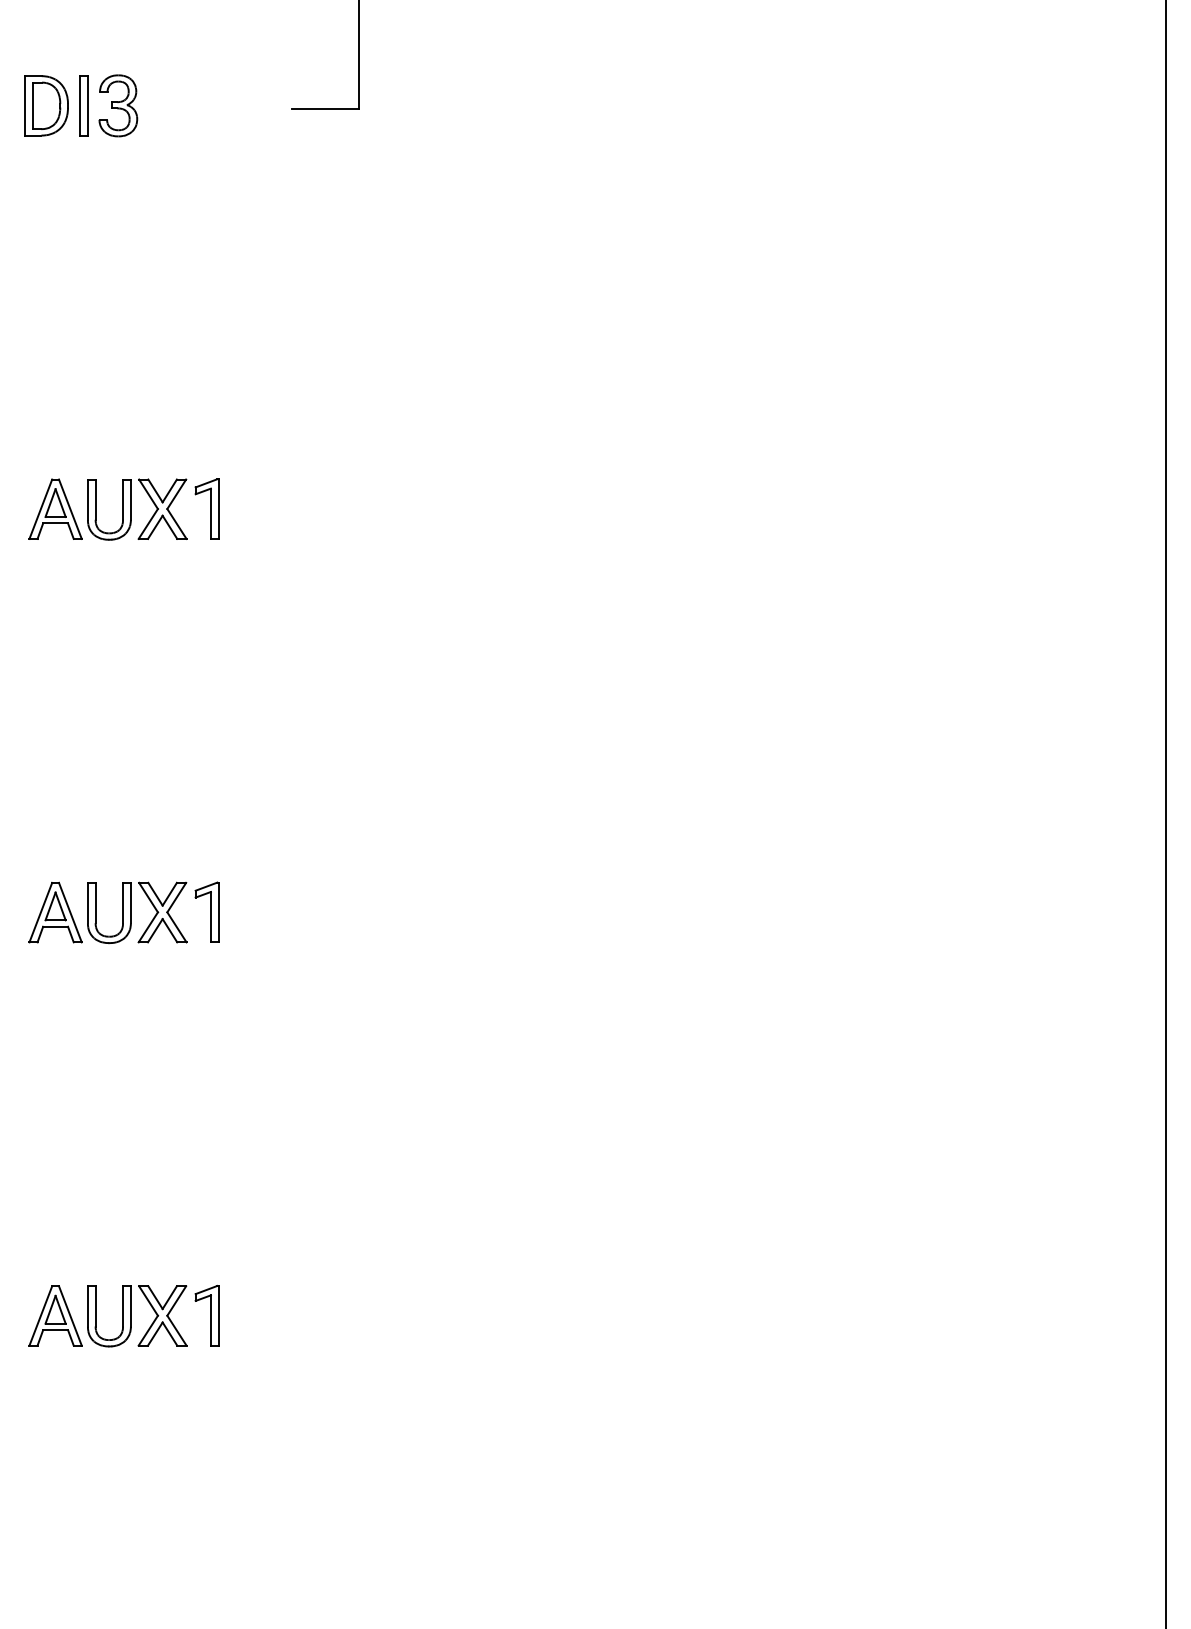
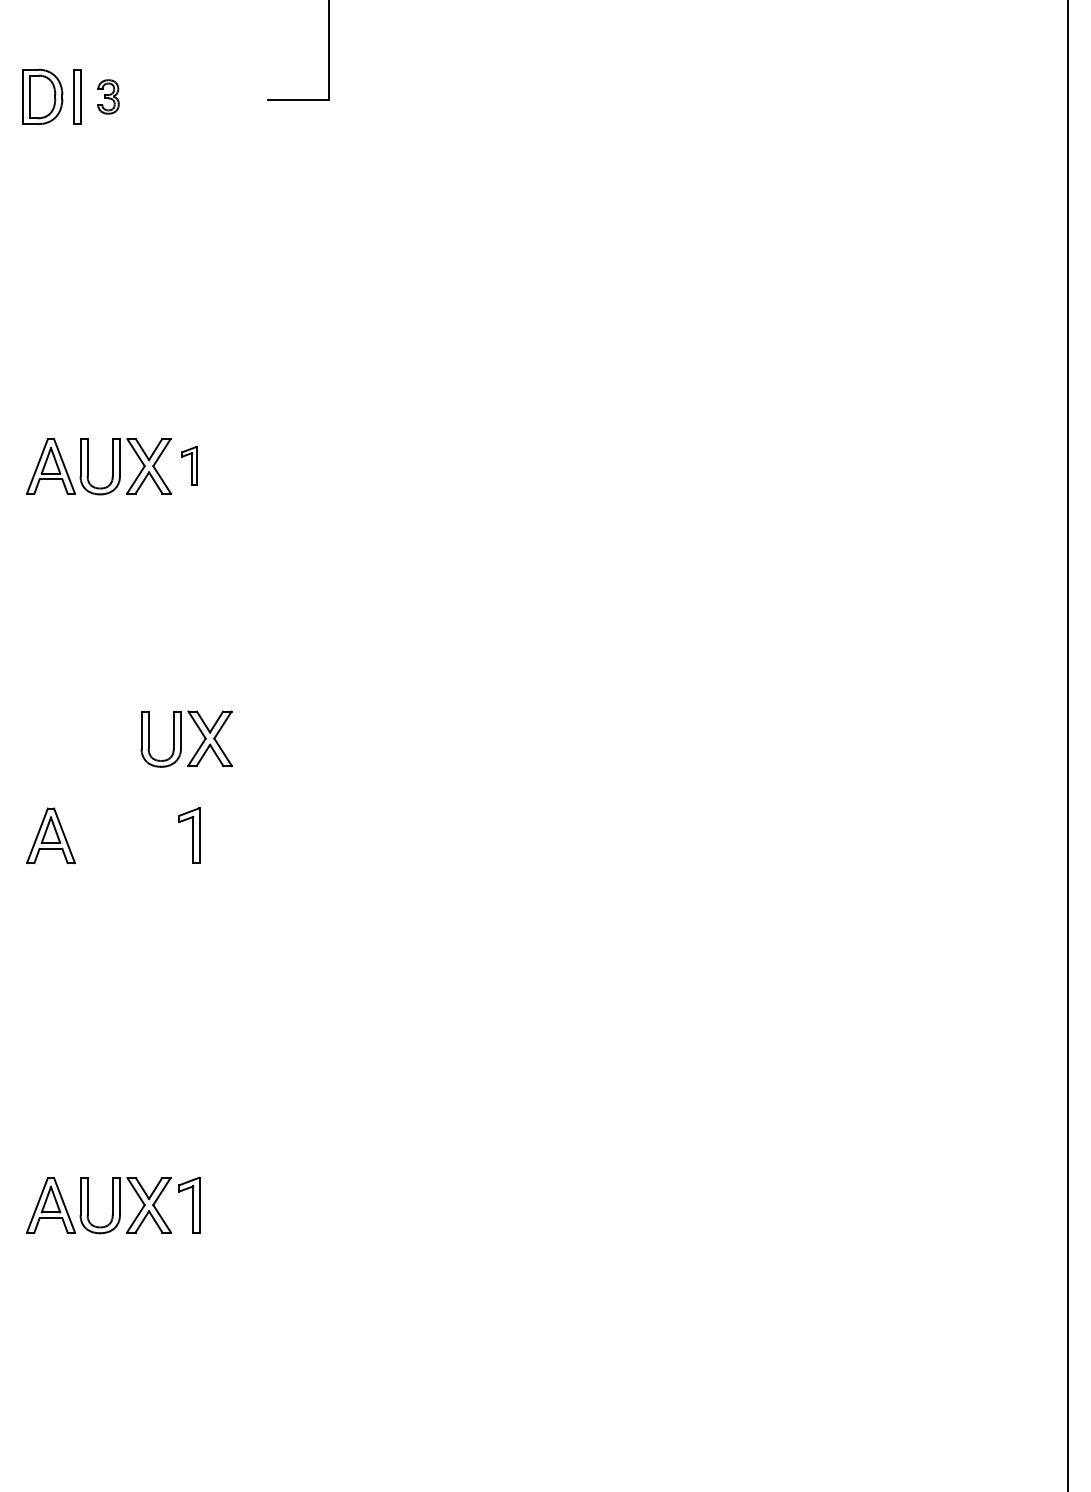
part: (118, 105) -> (108, 96), size x0.6
part: (206, 508) -> (189, 465), size x0.7
part: (136, 912) -> (186, 738), moved

